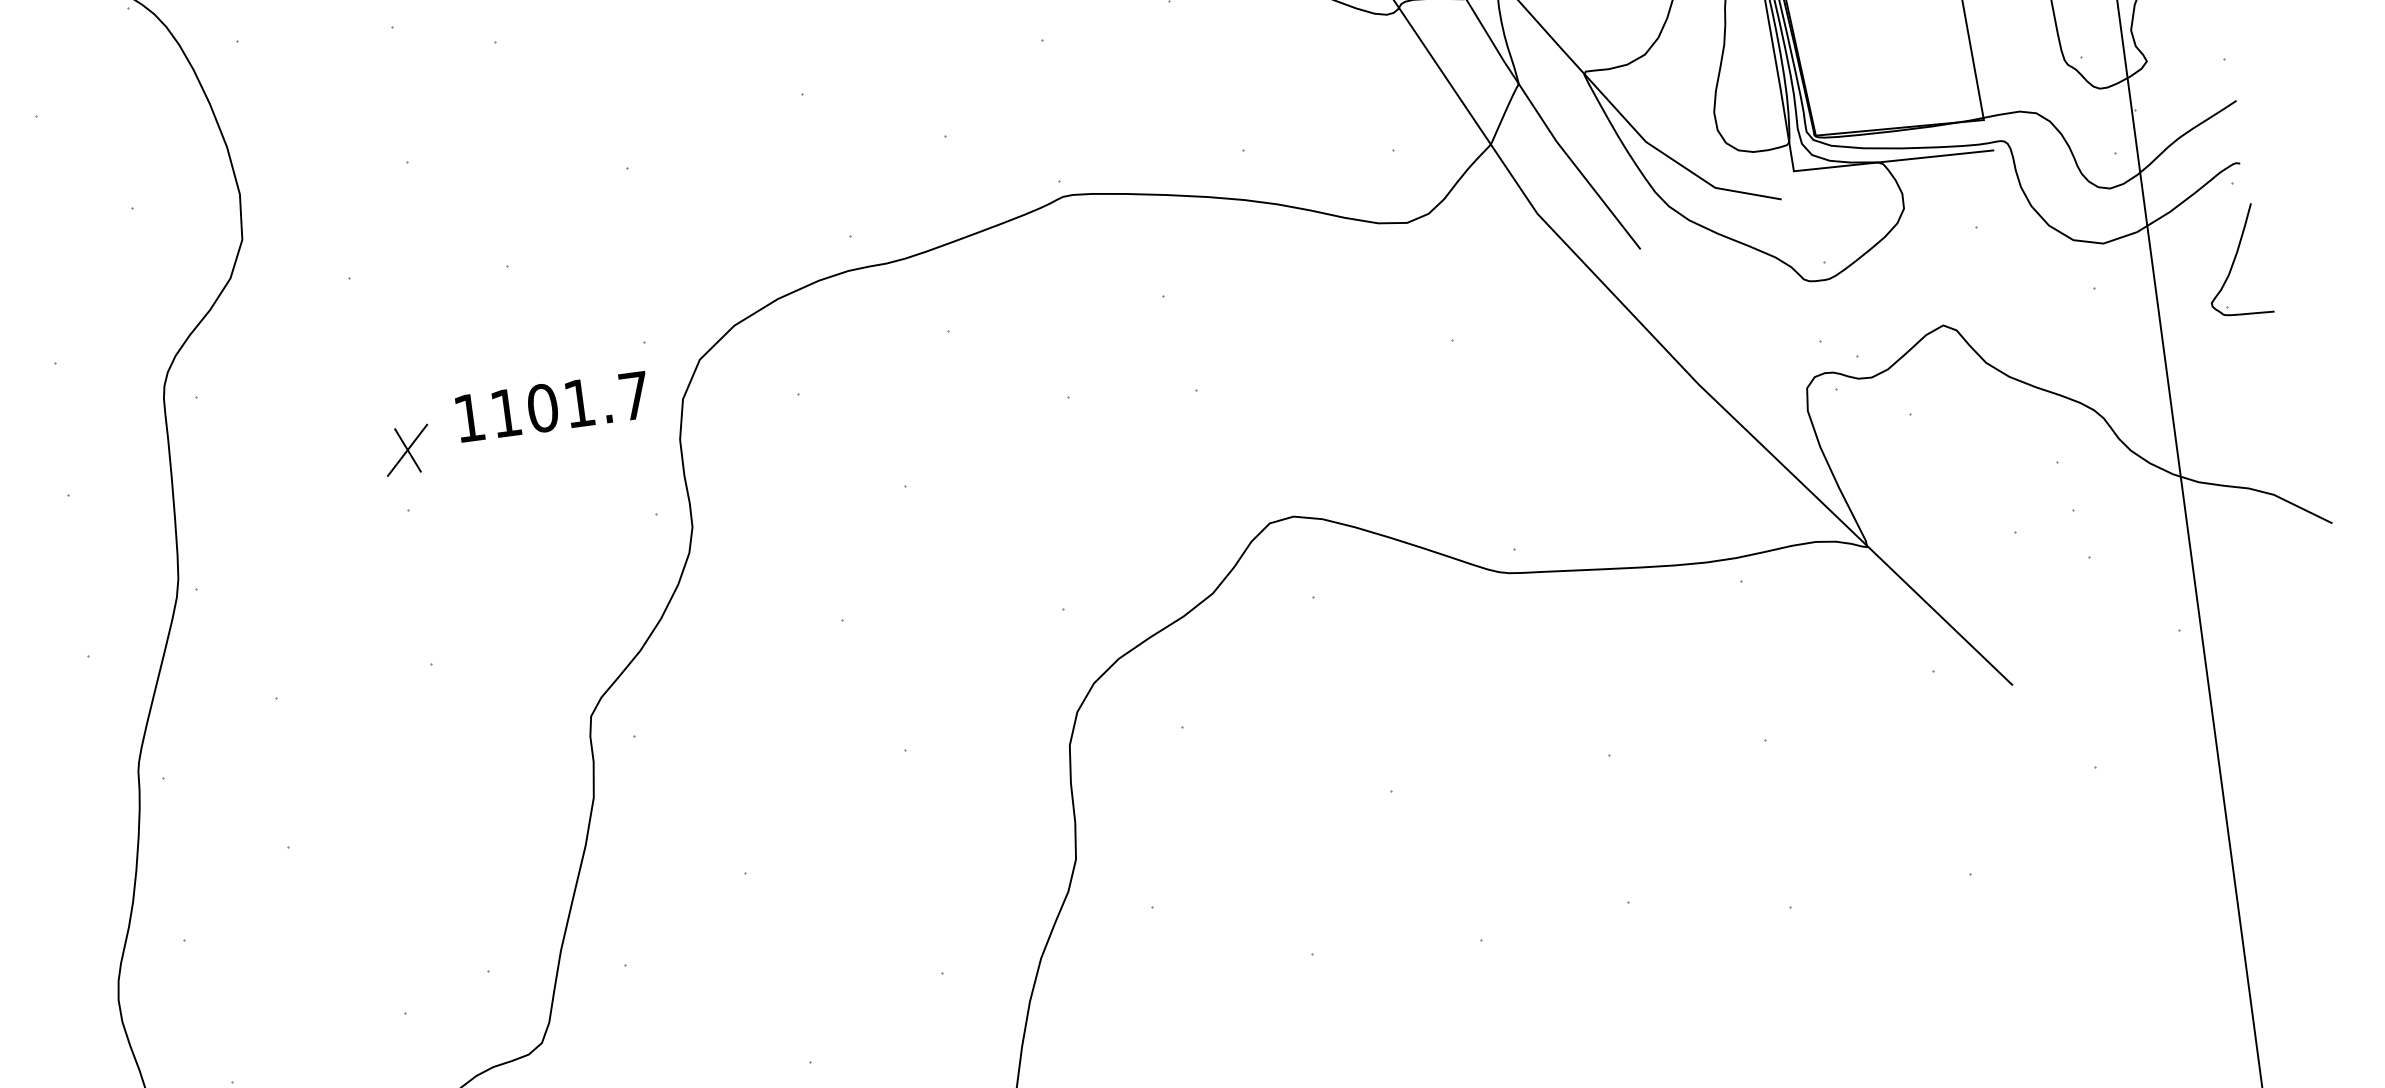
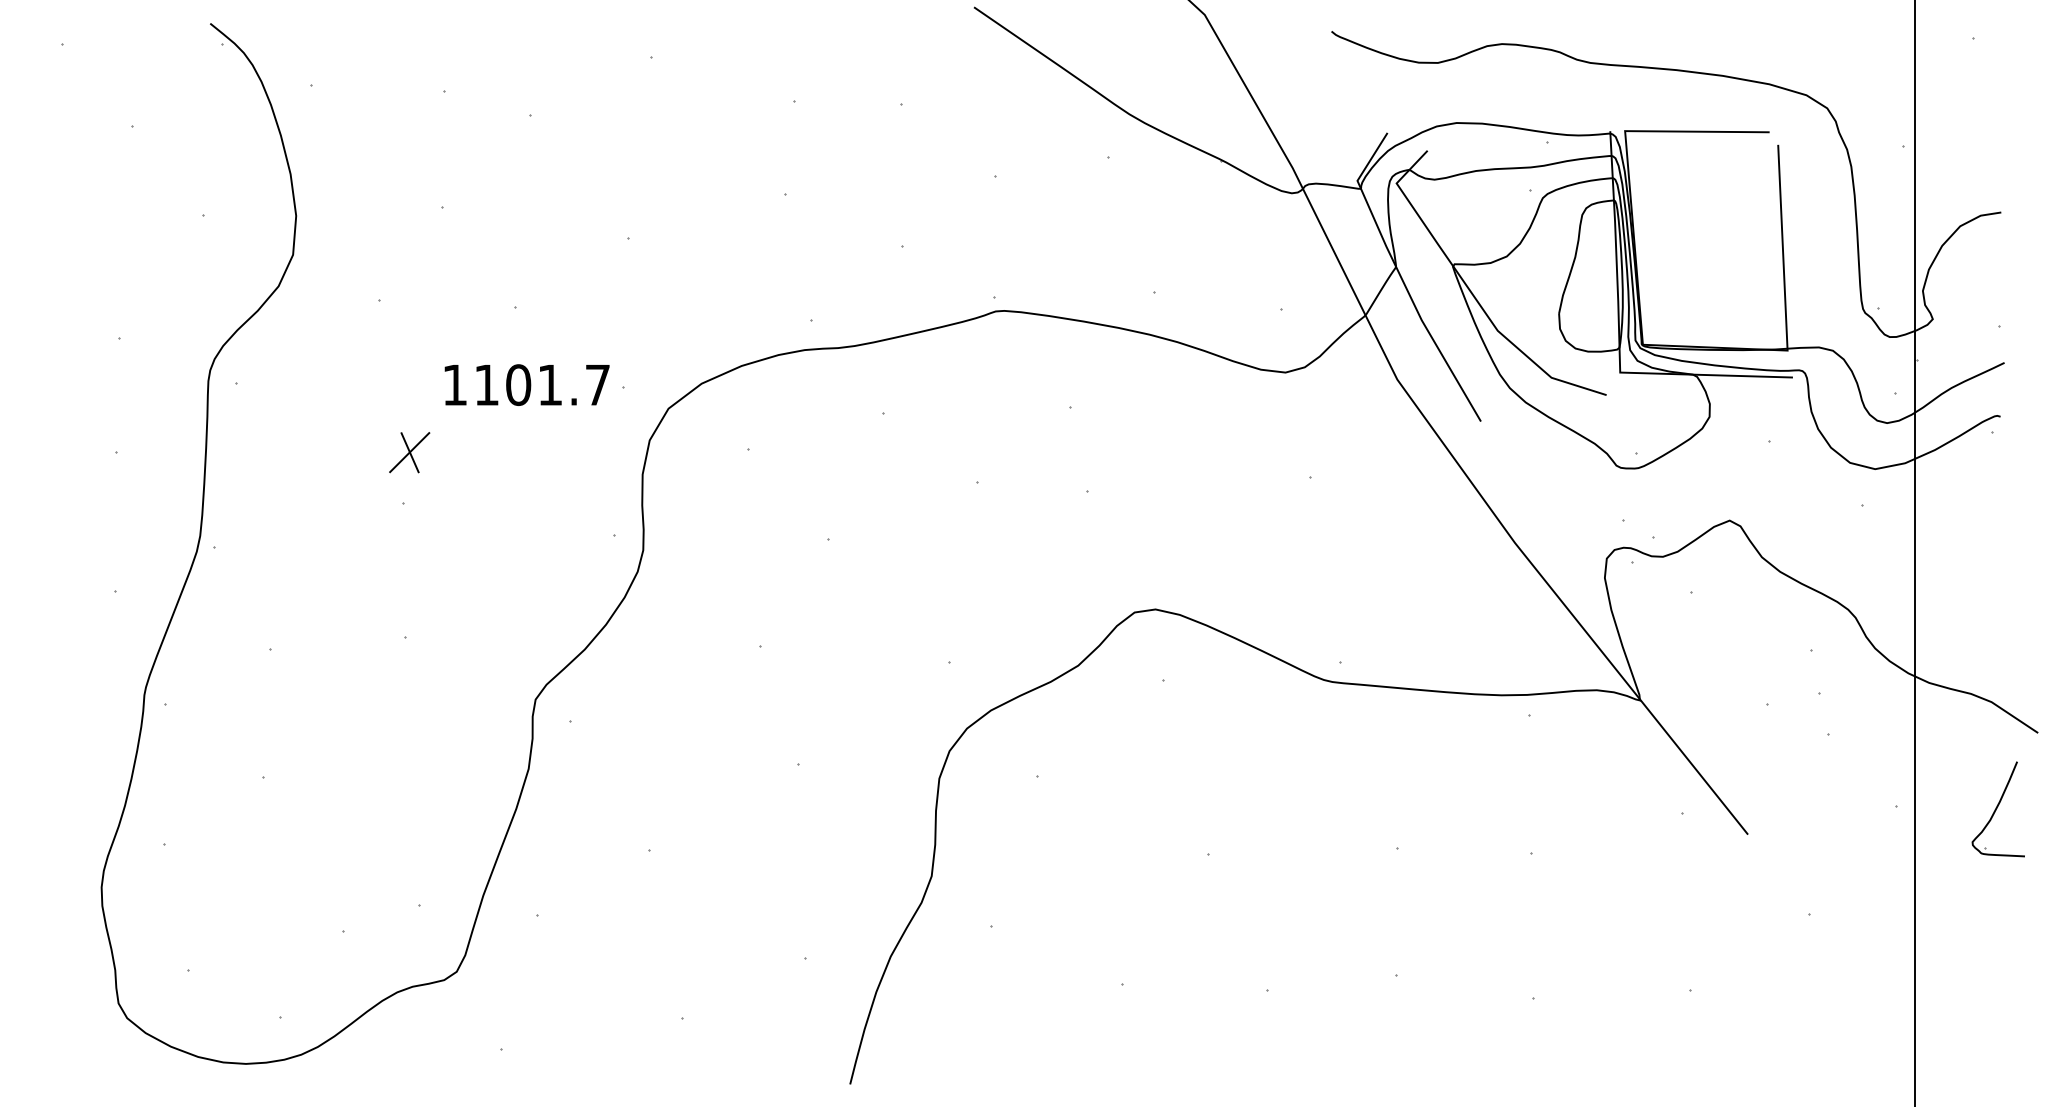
part: (2235, 261) -> (1997, 809), moved
text: (551, 406) -> (526, 384), moved

